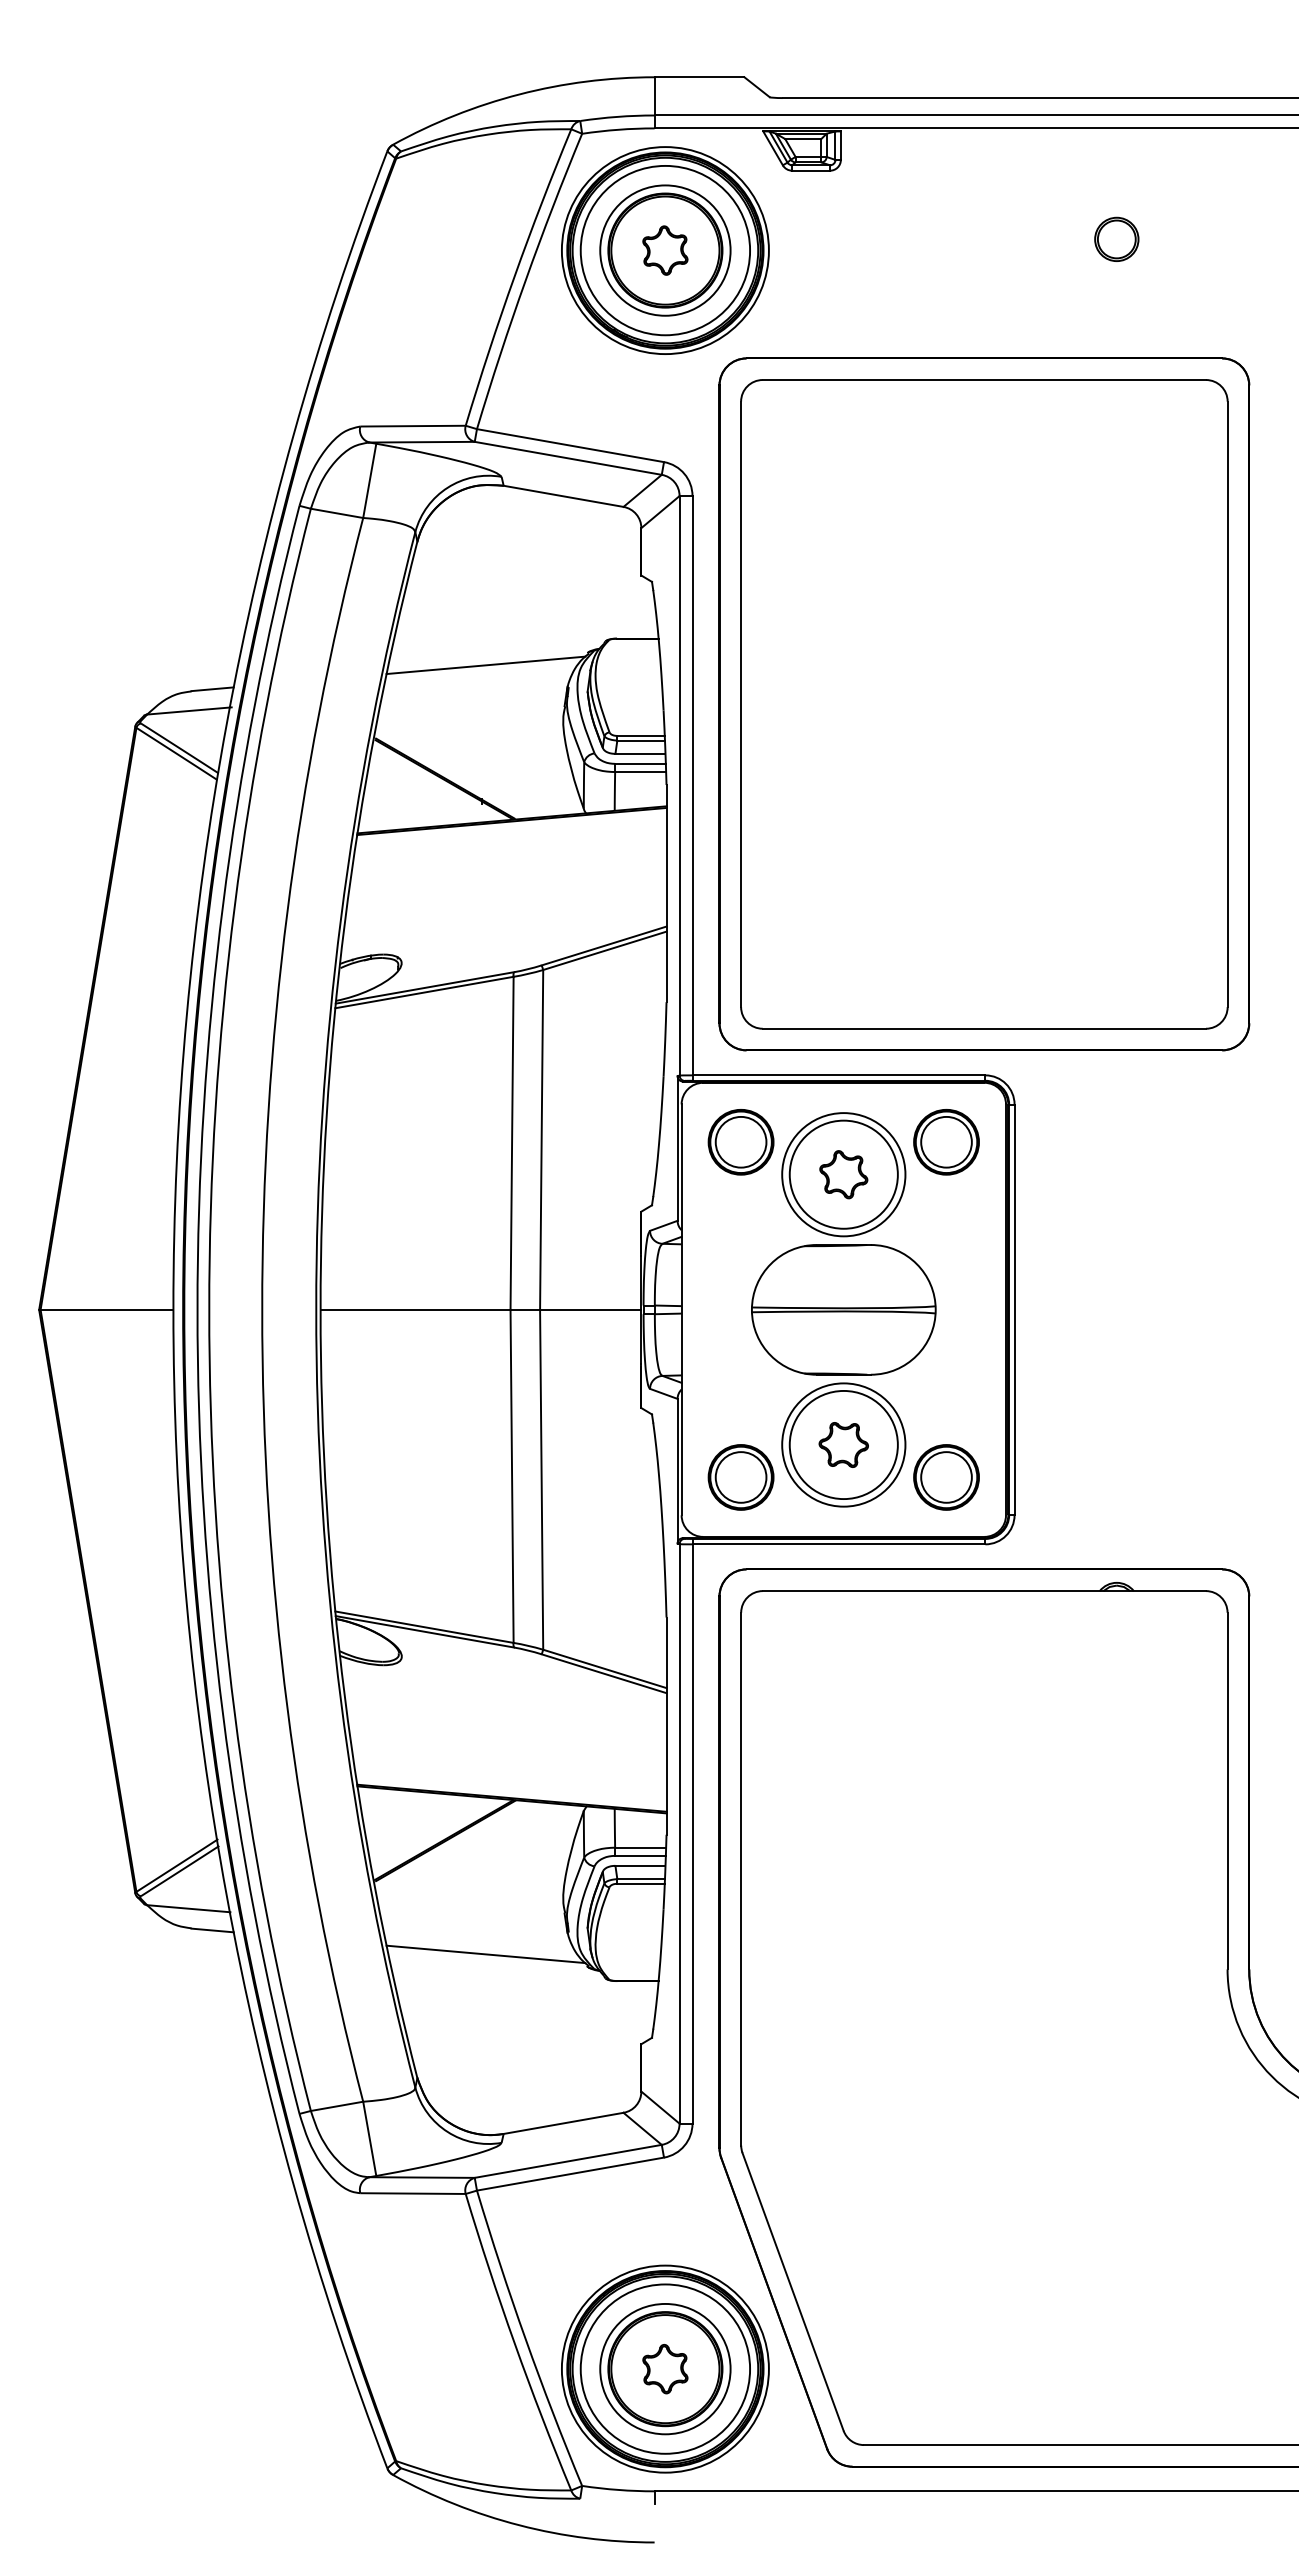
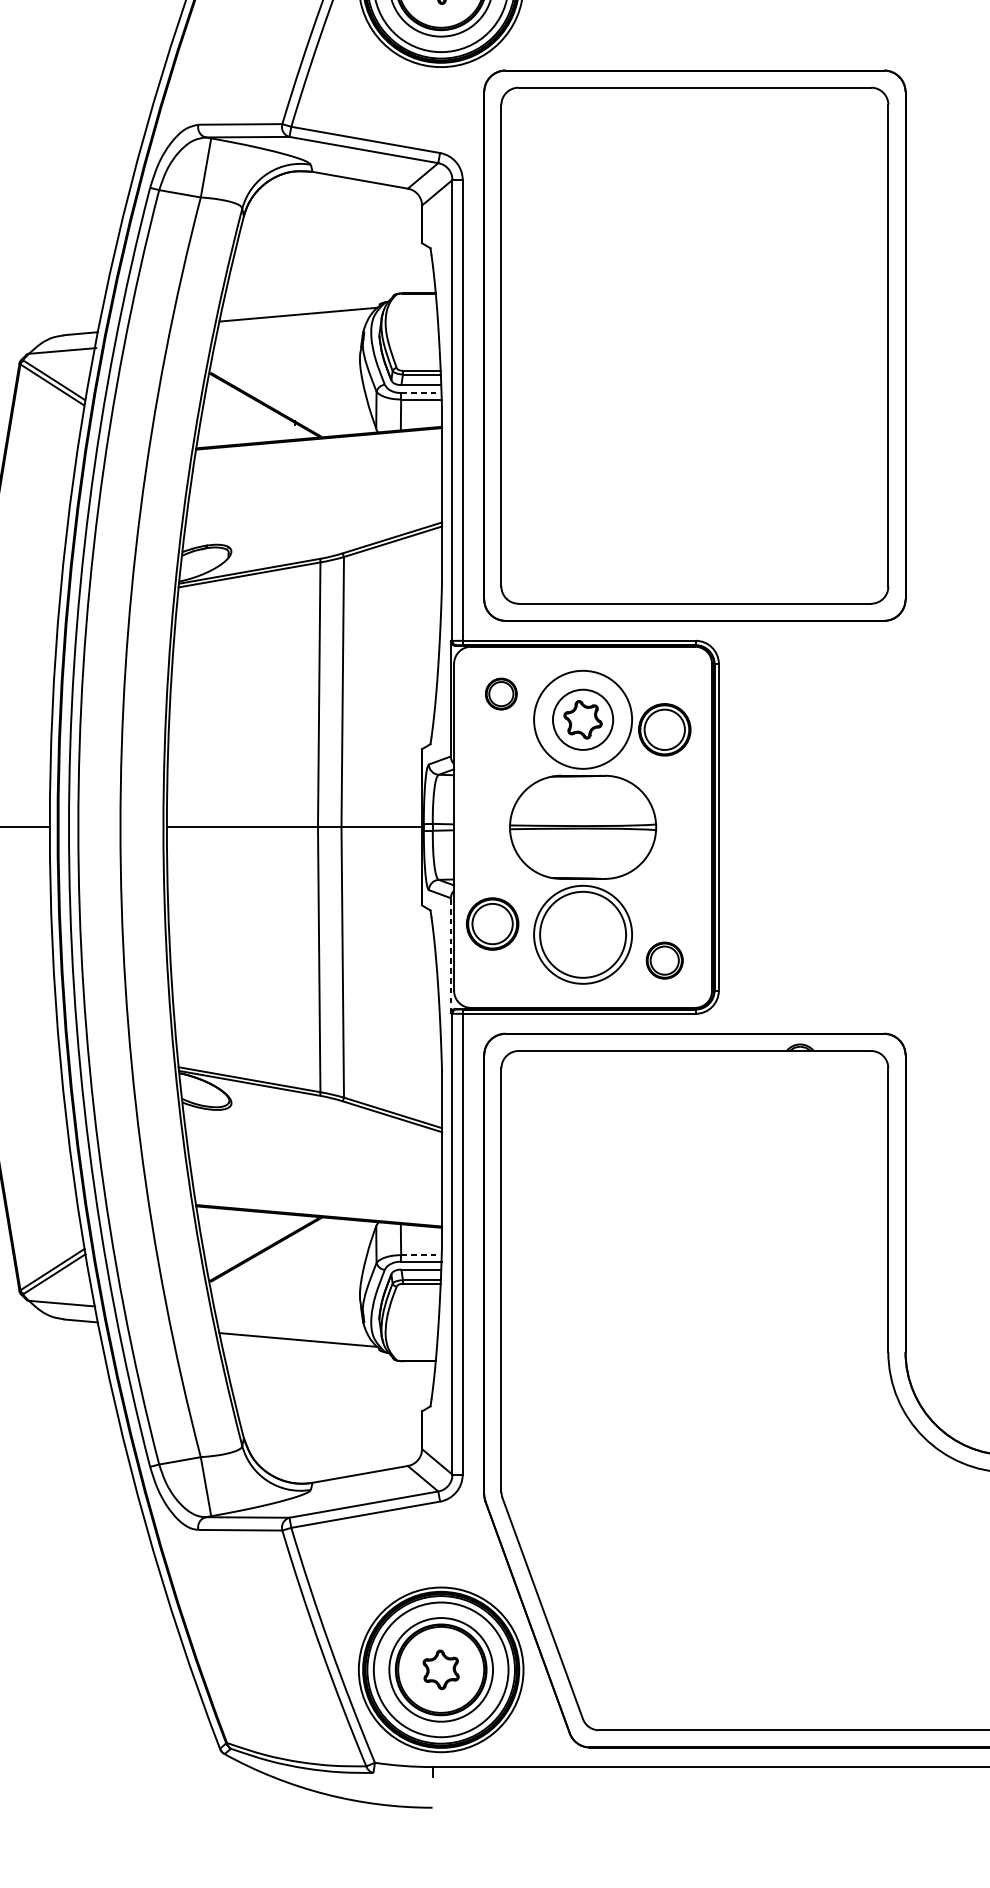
line: (640, 763) -> (421, 392), solid -> dashed
part: (740, 1142) -> (500, 694), size x0.6
part: (946, 1142) -> (664, 730), moved
circle: (843, 1174) -> (582, 719), size x0.7
part: (843, 1444) -> (582, 934), removed
line: (677, 1470) -> (450, 955), solid -> dashed
part: (740, 1477) -> (492, 924), moved
part: (946, 1477) -> (664, 960), size x0.7
line: (641, 1847) -> (422, 1254), solid -> dashed

